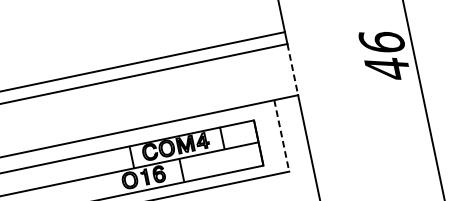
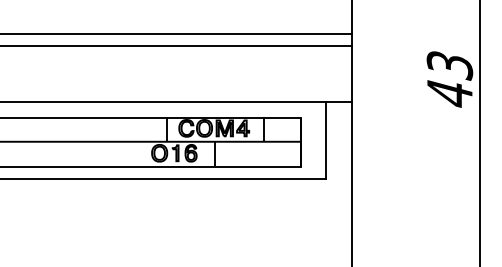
text: (381, 42) -> (449, 65), 46 -> 43
line: (292, 70) -> (351, 74), dashed -> solid
line: (282, 136) -> (326, 140), dashed -> solid

